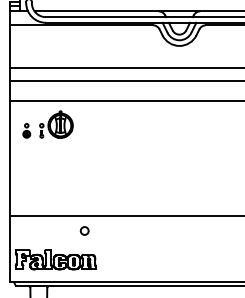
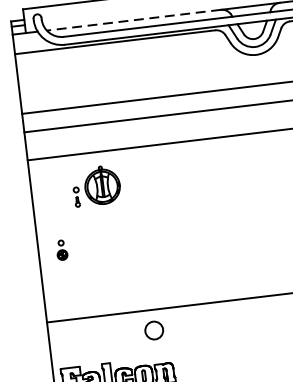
line: (96, 11) -> (133, 20), solid -> dashed
part: (26, 130) -> (61, 249), moved
circle: (84, 230) -> (153, 329), size x1.6

